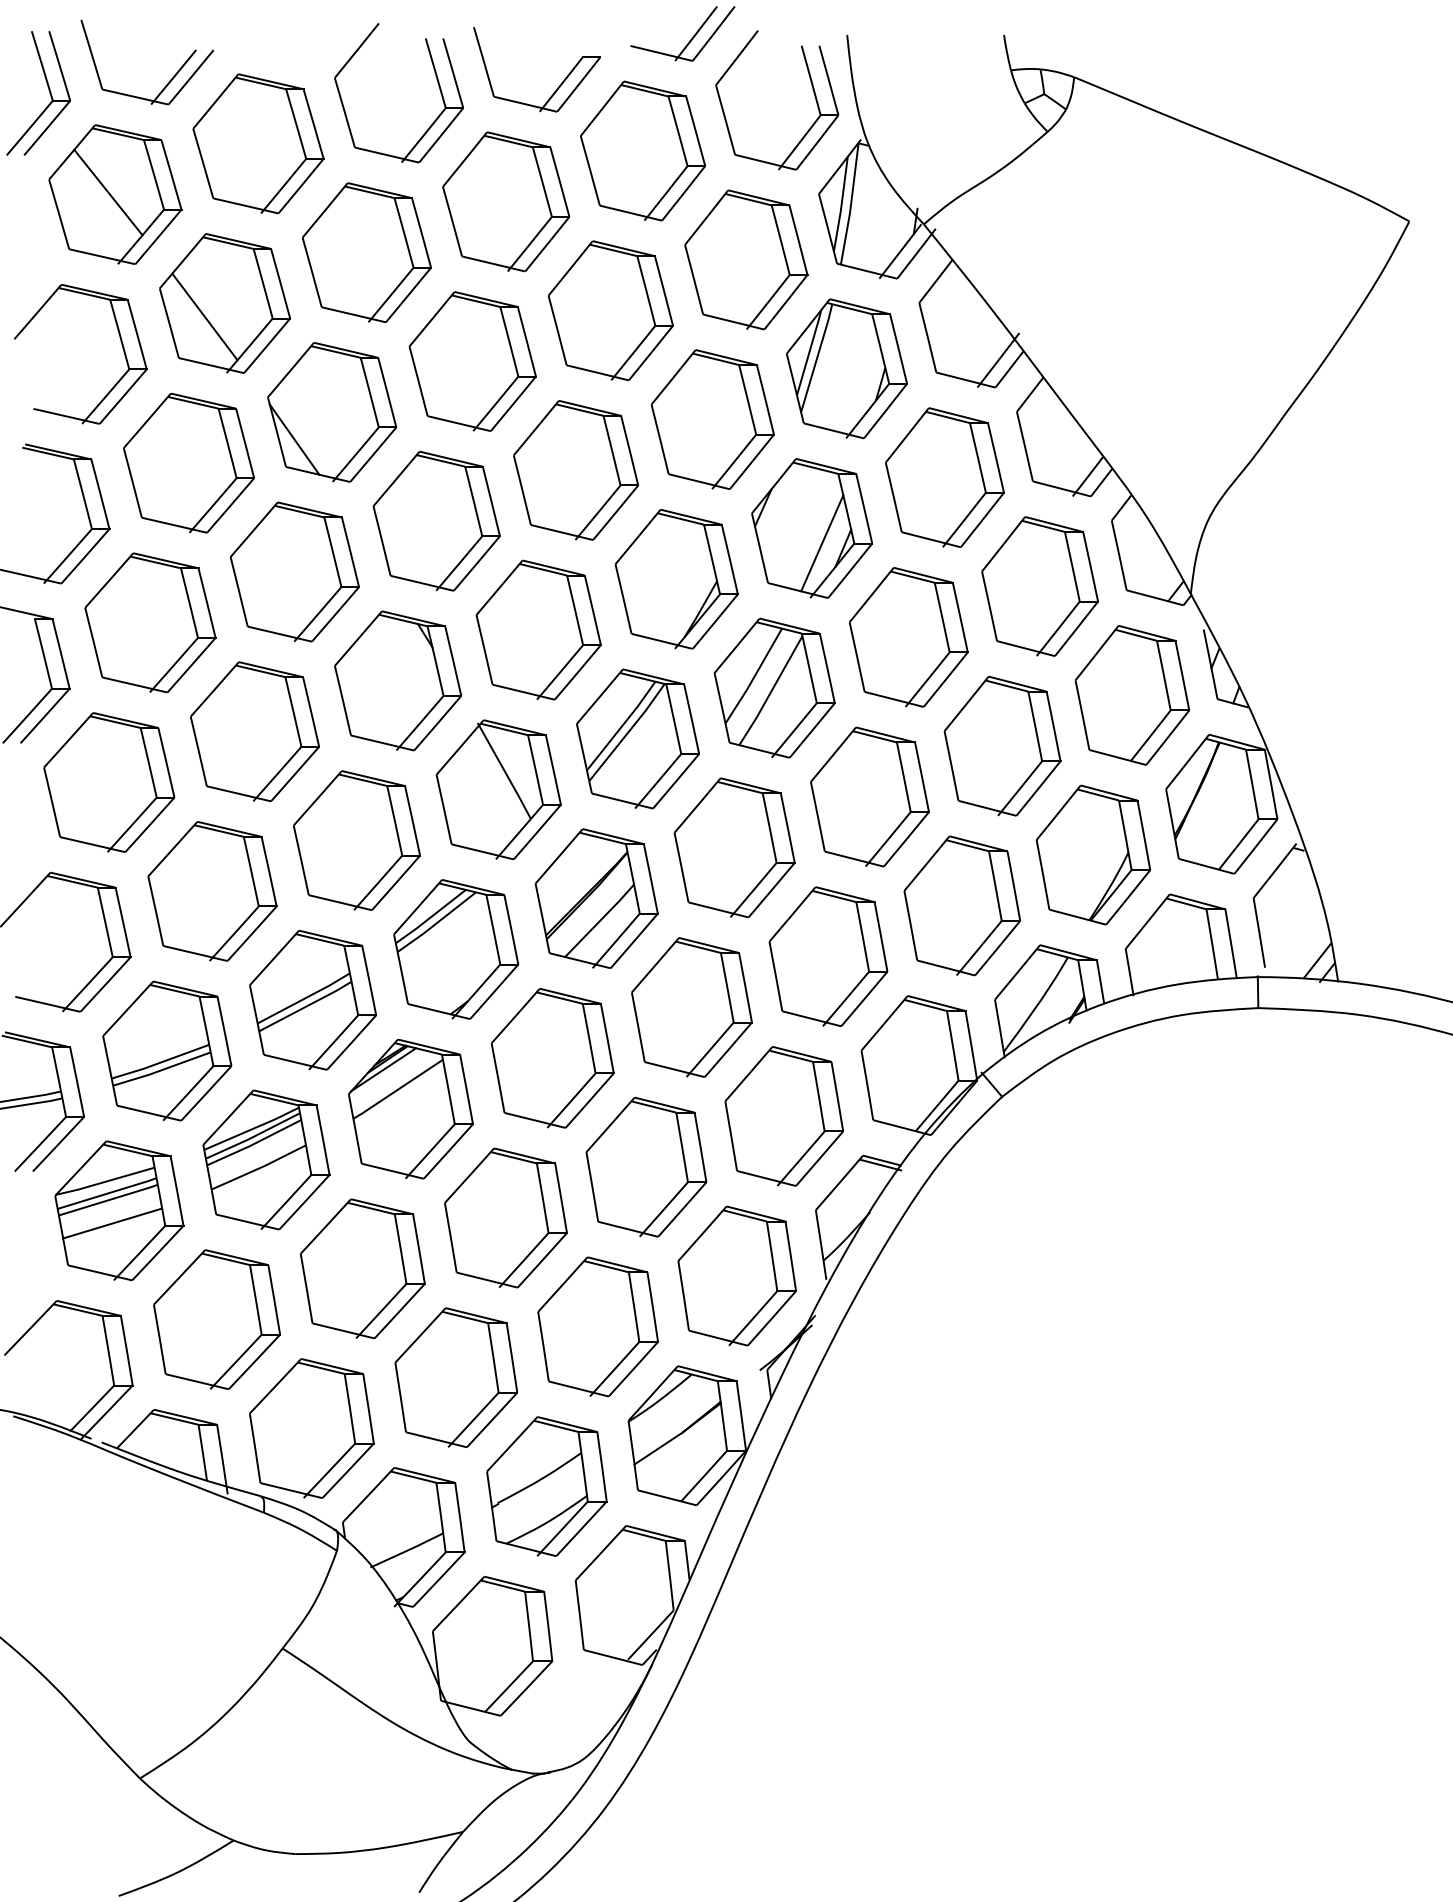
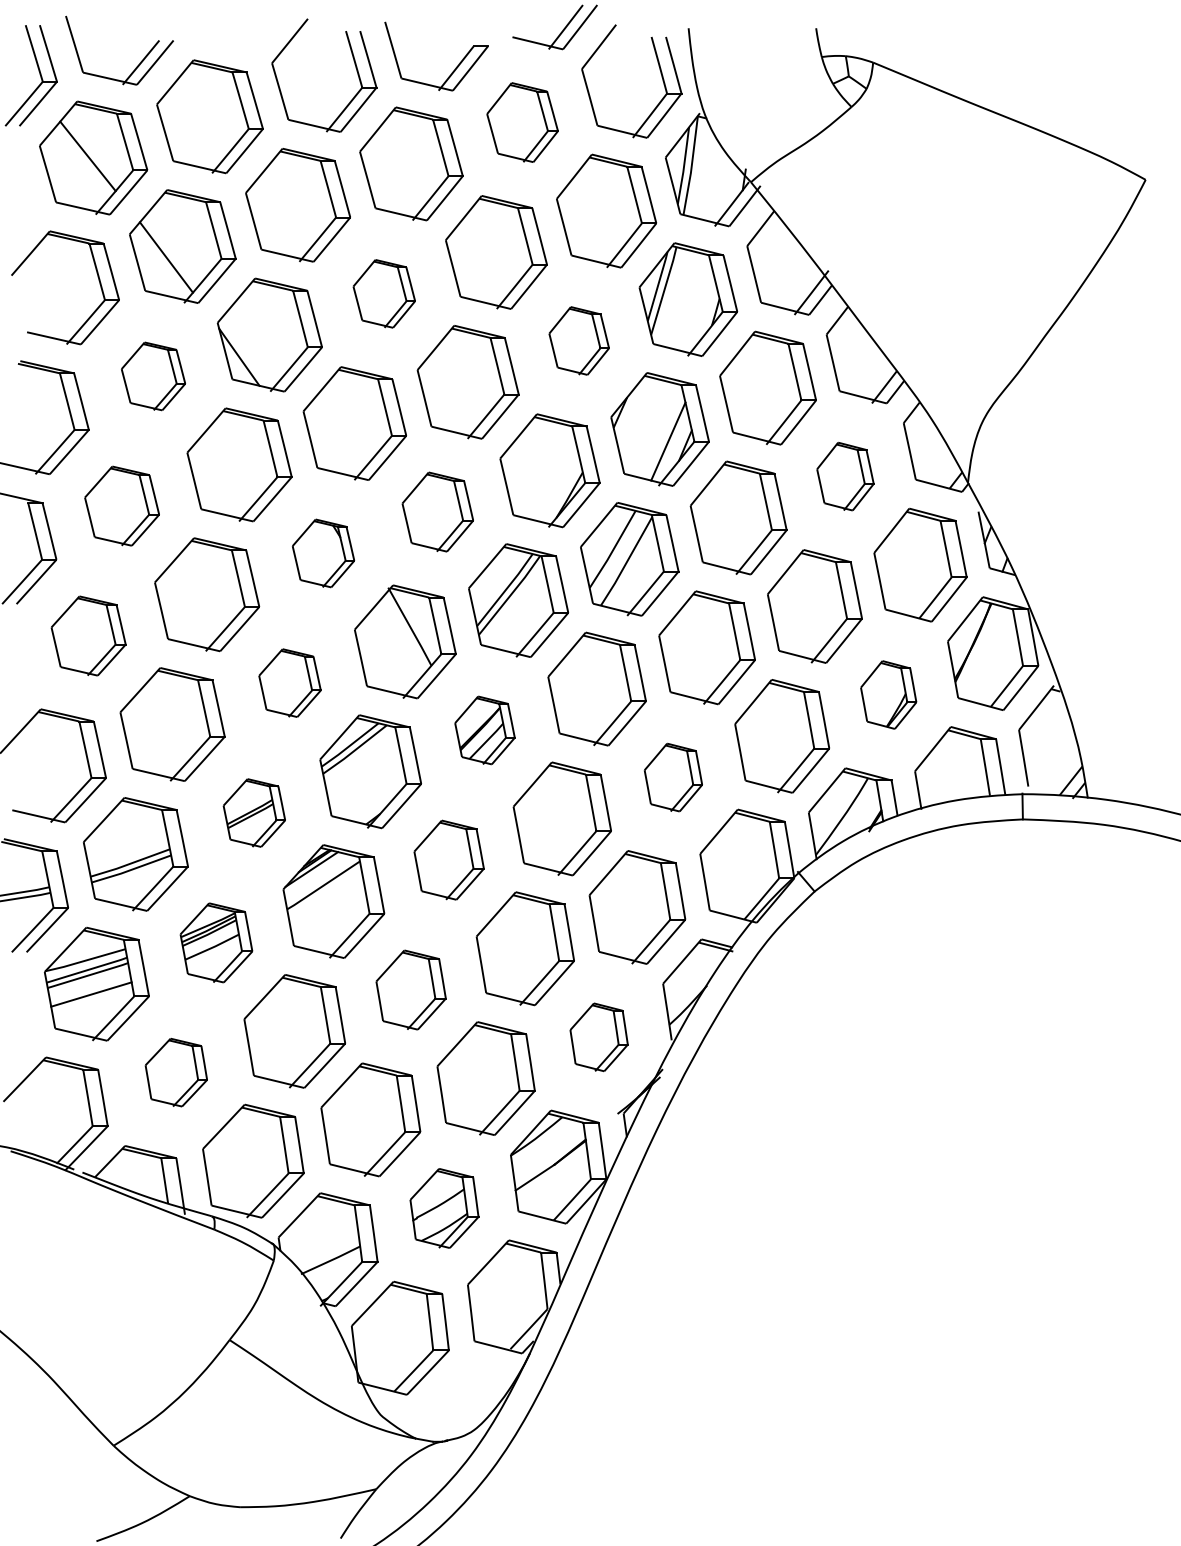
part: (642, 150) -> (522, 122), size x0.7
part: (473, 361) -> (384, 293), size x0.6
part: (711, 419) -> (578, 340), size x0.6
part: (188, 463) -> (153, 376), size x0.6
part: (1040, 586) -> (845, 476), size x0.6
part: (149, 621) -> (121, 505), size x0.7
part: (538, 629) -> (437, 511), size x0.7
part: (398, 681) -> (323, 553), size x0.6
part: (109, 781) -> (88, 635), size x0.7
part: (356, 839) -> (289, 682), size x0.6
part: (1093, 854) -> (888, 694), size x0.6
part: (596, 898) -> (484, 730), size x0.6
part: (828, 956) -> (673, 777), size x0.6
part: (313, 999) -> (254, 812), size x0.6
part: (551, 1057) -> (448, 859), size x0.7
part: (266, 1159) -> (216, 942), size x0.7
part: (505, 1217) -> (410, 989), size x0.7
part: (736, 1276) -> (598, 1037), size x0.6
part: (217, 1319) -> (176, 1072), size x0.6
part: (546, 1486) -> (444, 1208), size x0.7

